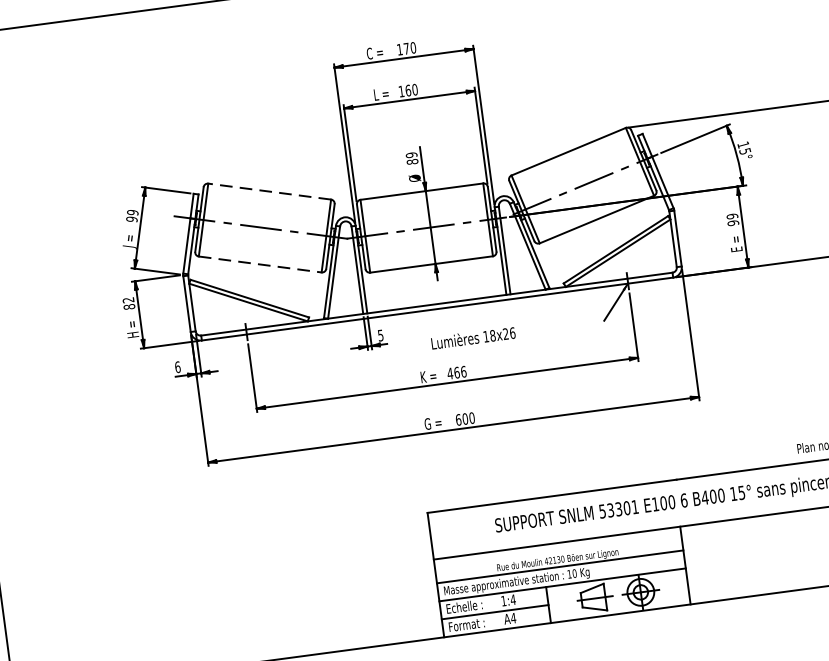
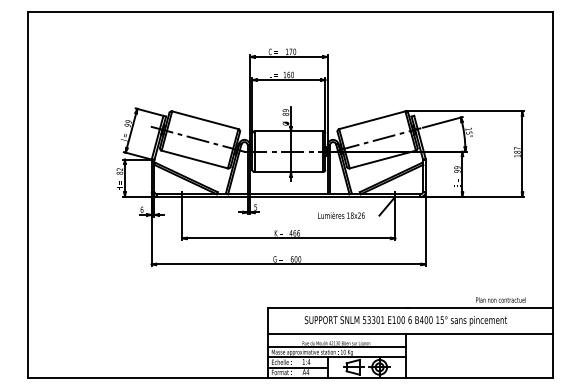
line: (268, 192) -> (204, 120), dashed -> solid
line: (261, 264) -> (195, 159), dashed -> solid
text: (473, 337) -> (341, 215), moved

